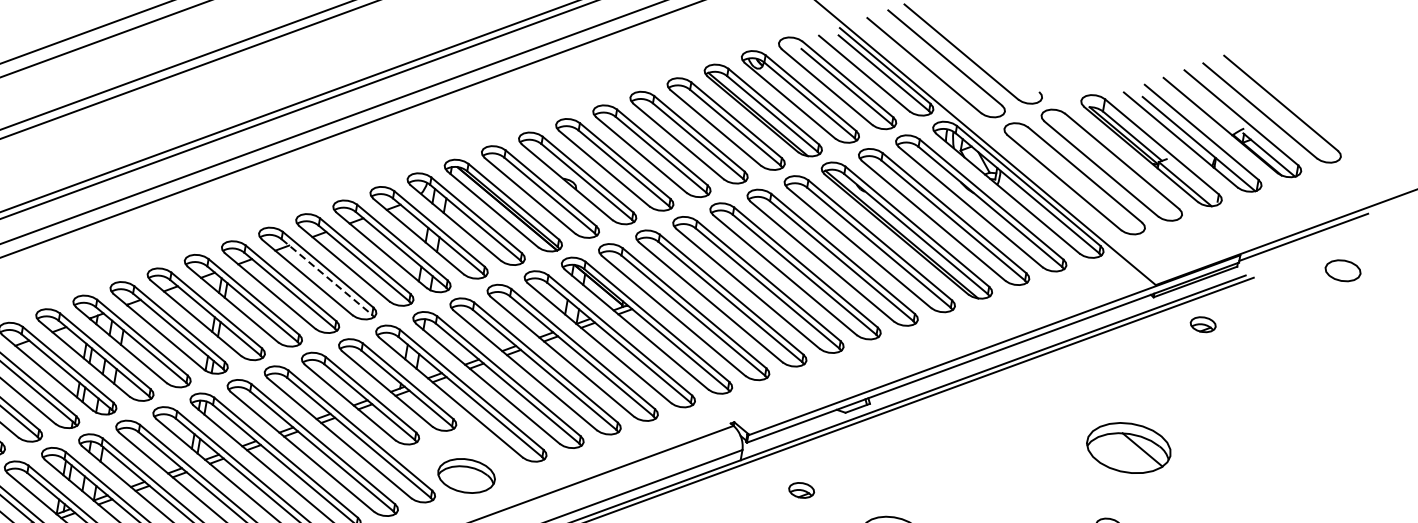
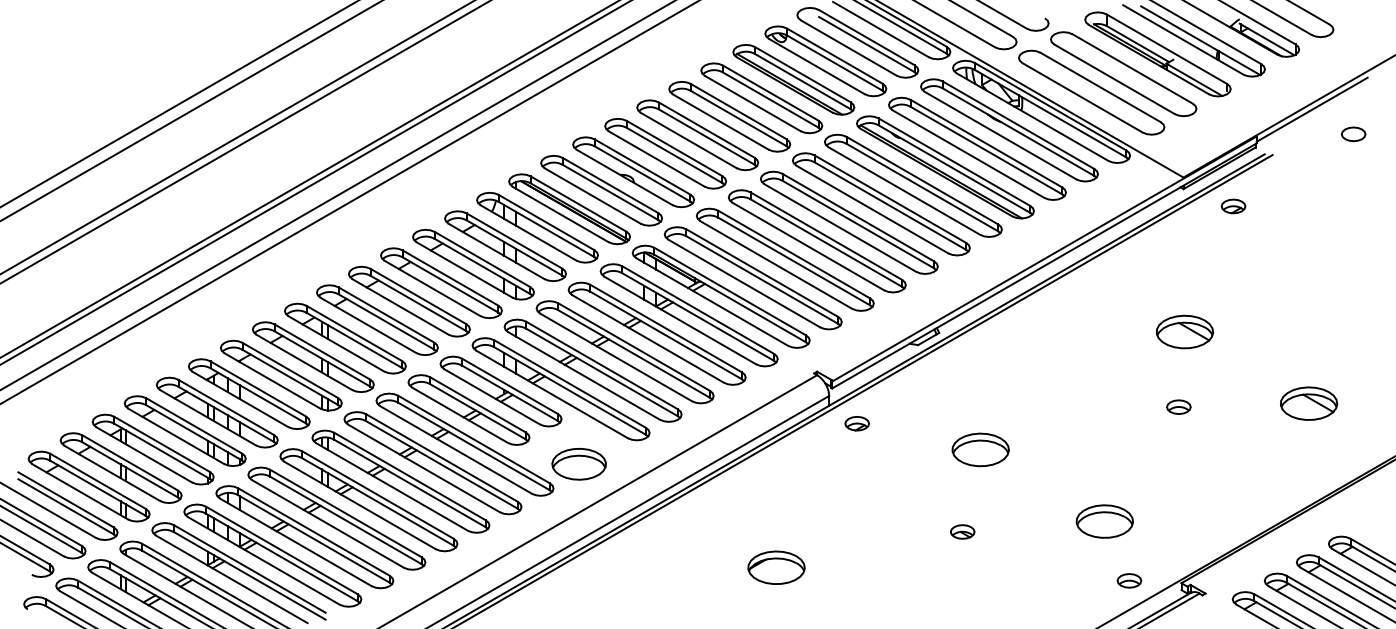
part: (1342, 270) -> (1353, 134), size x0.71
line: (326, 277) -> (418, 303), dashed -> solid
part: (1128, 447) -> (1184, 331), size x0.71
part: (800, 490) -> (856, 423), moved

